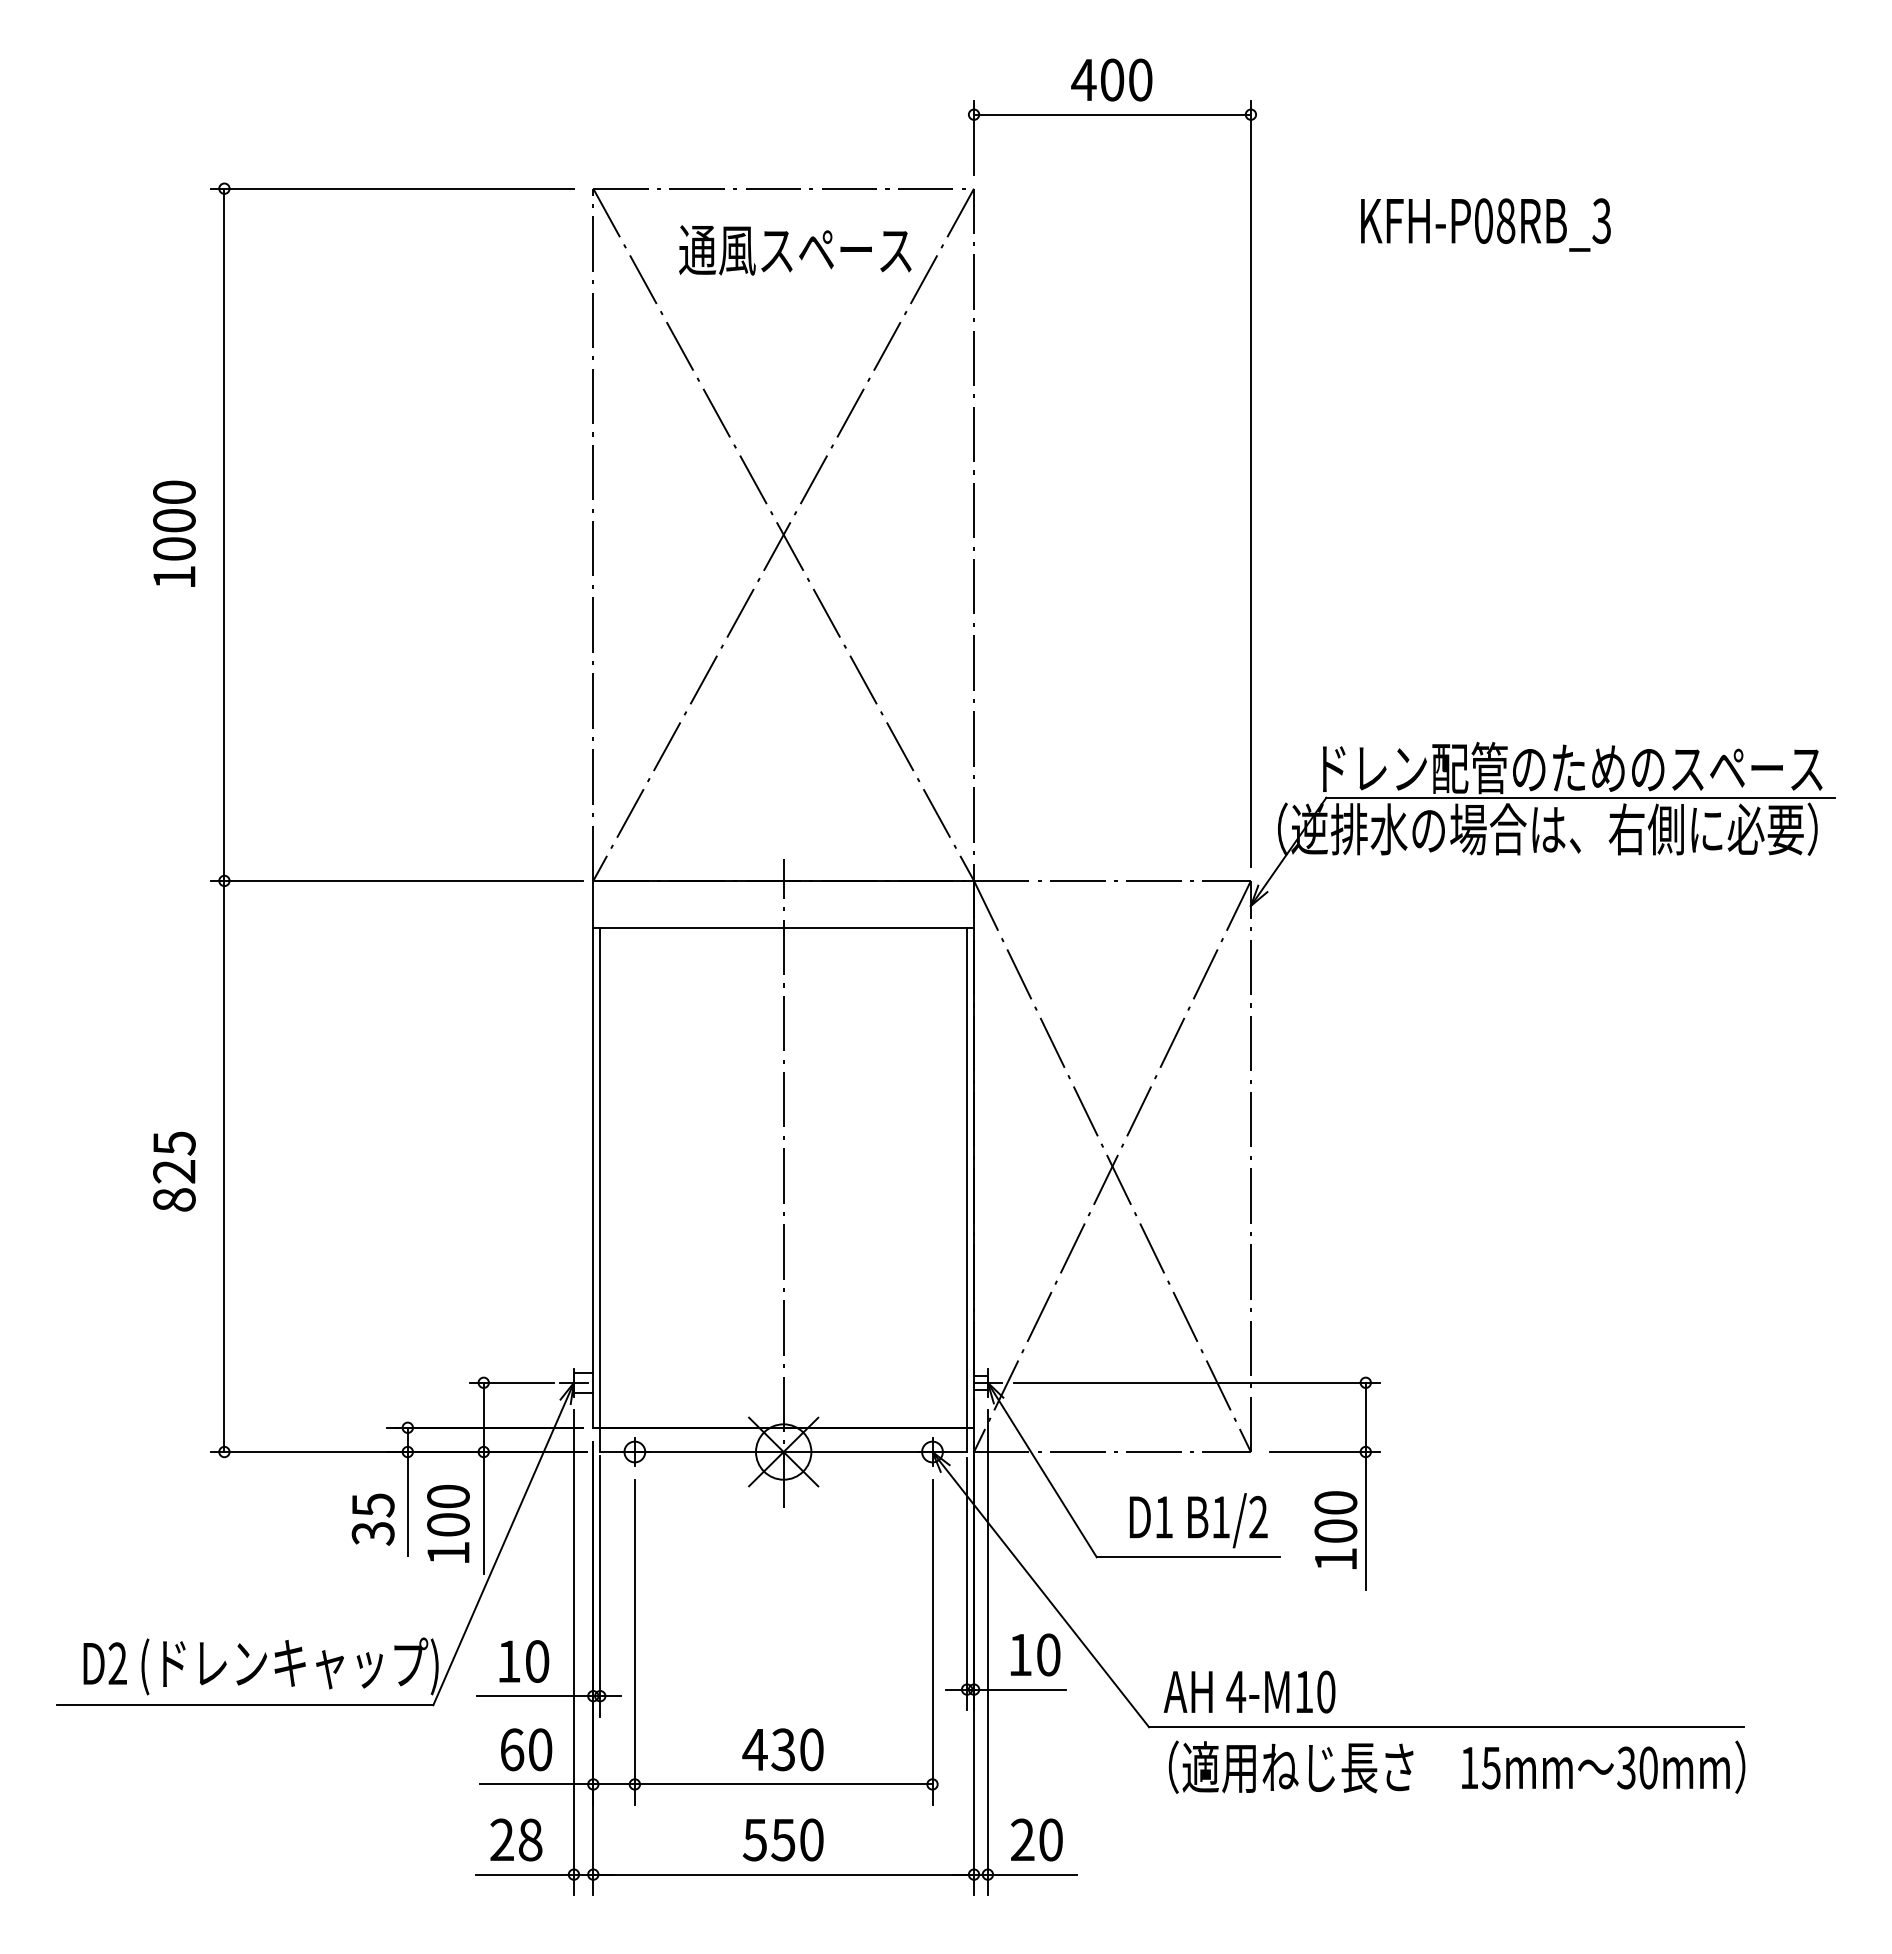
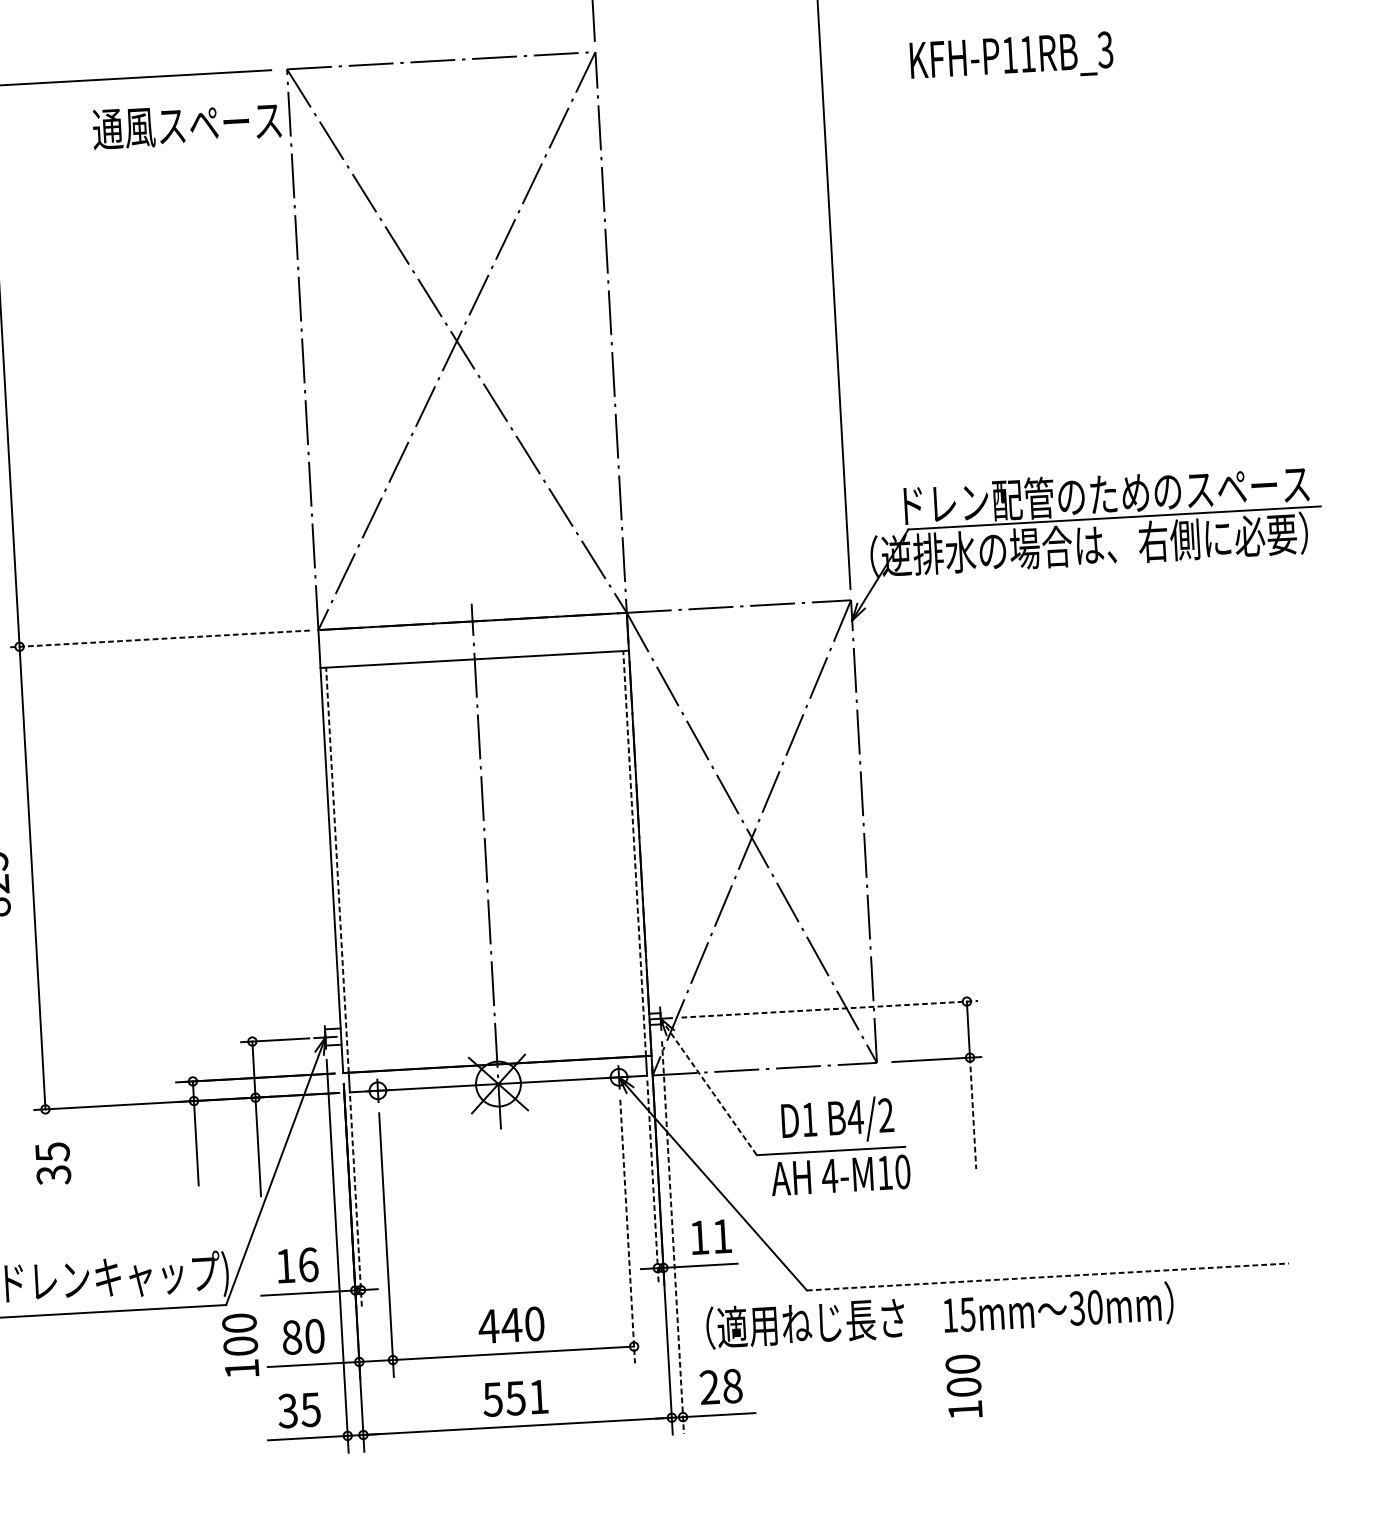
text: (1495, 220) -> (1019, 54), KFH-P08RB_3 -> KFH-P11RB_3
text: (795, 250) -> (187, 125), moved
line: (396, 880) -> (158, 638), solid -> dashed
line: (600, 1177) -> (337, 869), solid -> dashed
line: (967, 1177) -> (634, 853), solid -> dashed
line: (1197, 1382) -> (830, 1008), solid -> dashed
line: (1042, 1470) -> (708, 1087), solid -> dashed
text: (1220, 1517) -> (855, 1117), B1/2 -> B4/2
text: (372, 1519) -> (52, 1163), moved
line: (1365, 1520) -> (972, 1113), solid -> dashed
text: (448, 1523) -> (240, 1345), moved
text: (1335, 1529) -> (963, 1385), moved
line: (967, 1584) -> (653, 1183), solid -> dashed
line: (600, 1587) -> (356, 1202), solid -> dashed
line: (932, 1642) -> (627, 1231), solid -> dashed
line: (987, 1653) -> (672, 1238), solid -> dashed
text: (1048, 1654) -> (722, 1236), 10 -> 11
text: (537, 1661) -> (308, 1264), 10 -> 16
text: (1249, 1691) -> (840, 1175), moved
line: (1446, 1727) -> (1047, 1277), solid -> dashed
text: (512, 1749) -> (292, 1337), 60 -> 80
text: (783, 1749) -> (511, 1325), 430 -> 440
text: (1456, 1766) -> (939, 1314), moved
text: (516, 1839) -> (299, 1410), 28 -> 35
text: (811, 1839) -> (538, 1396), 550 -> 551
text: (1050, 1839) -> (732, 1385), 20 -> 28

